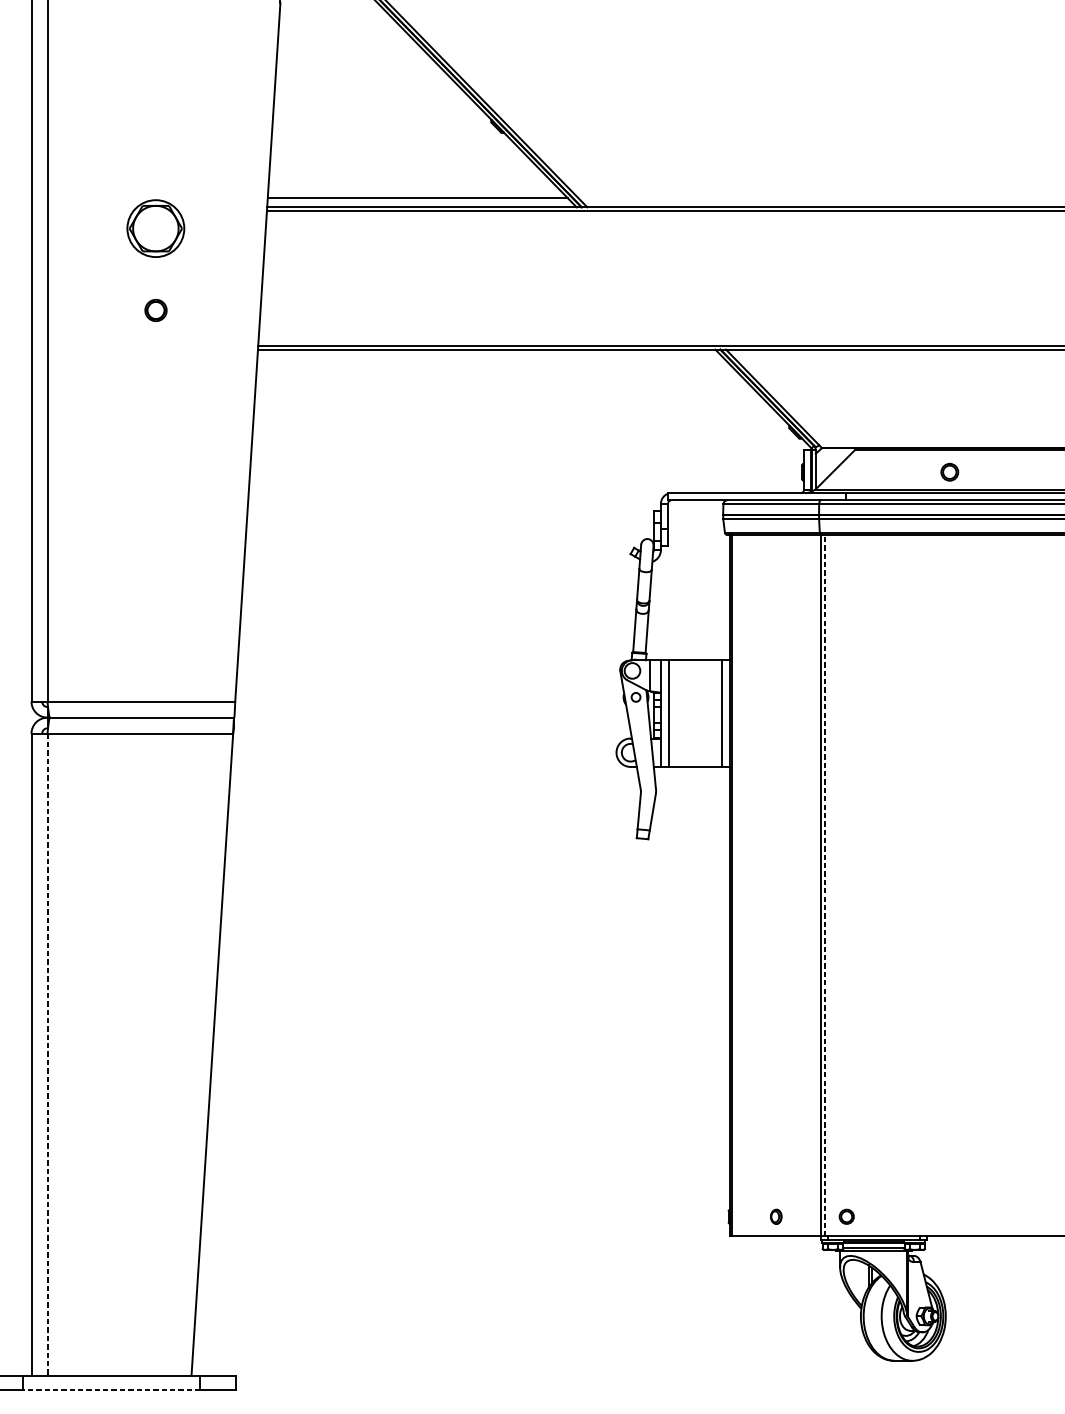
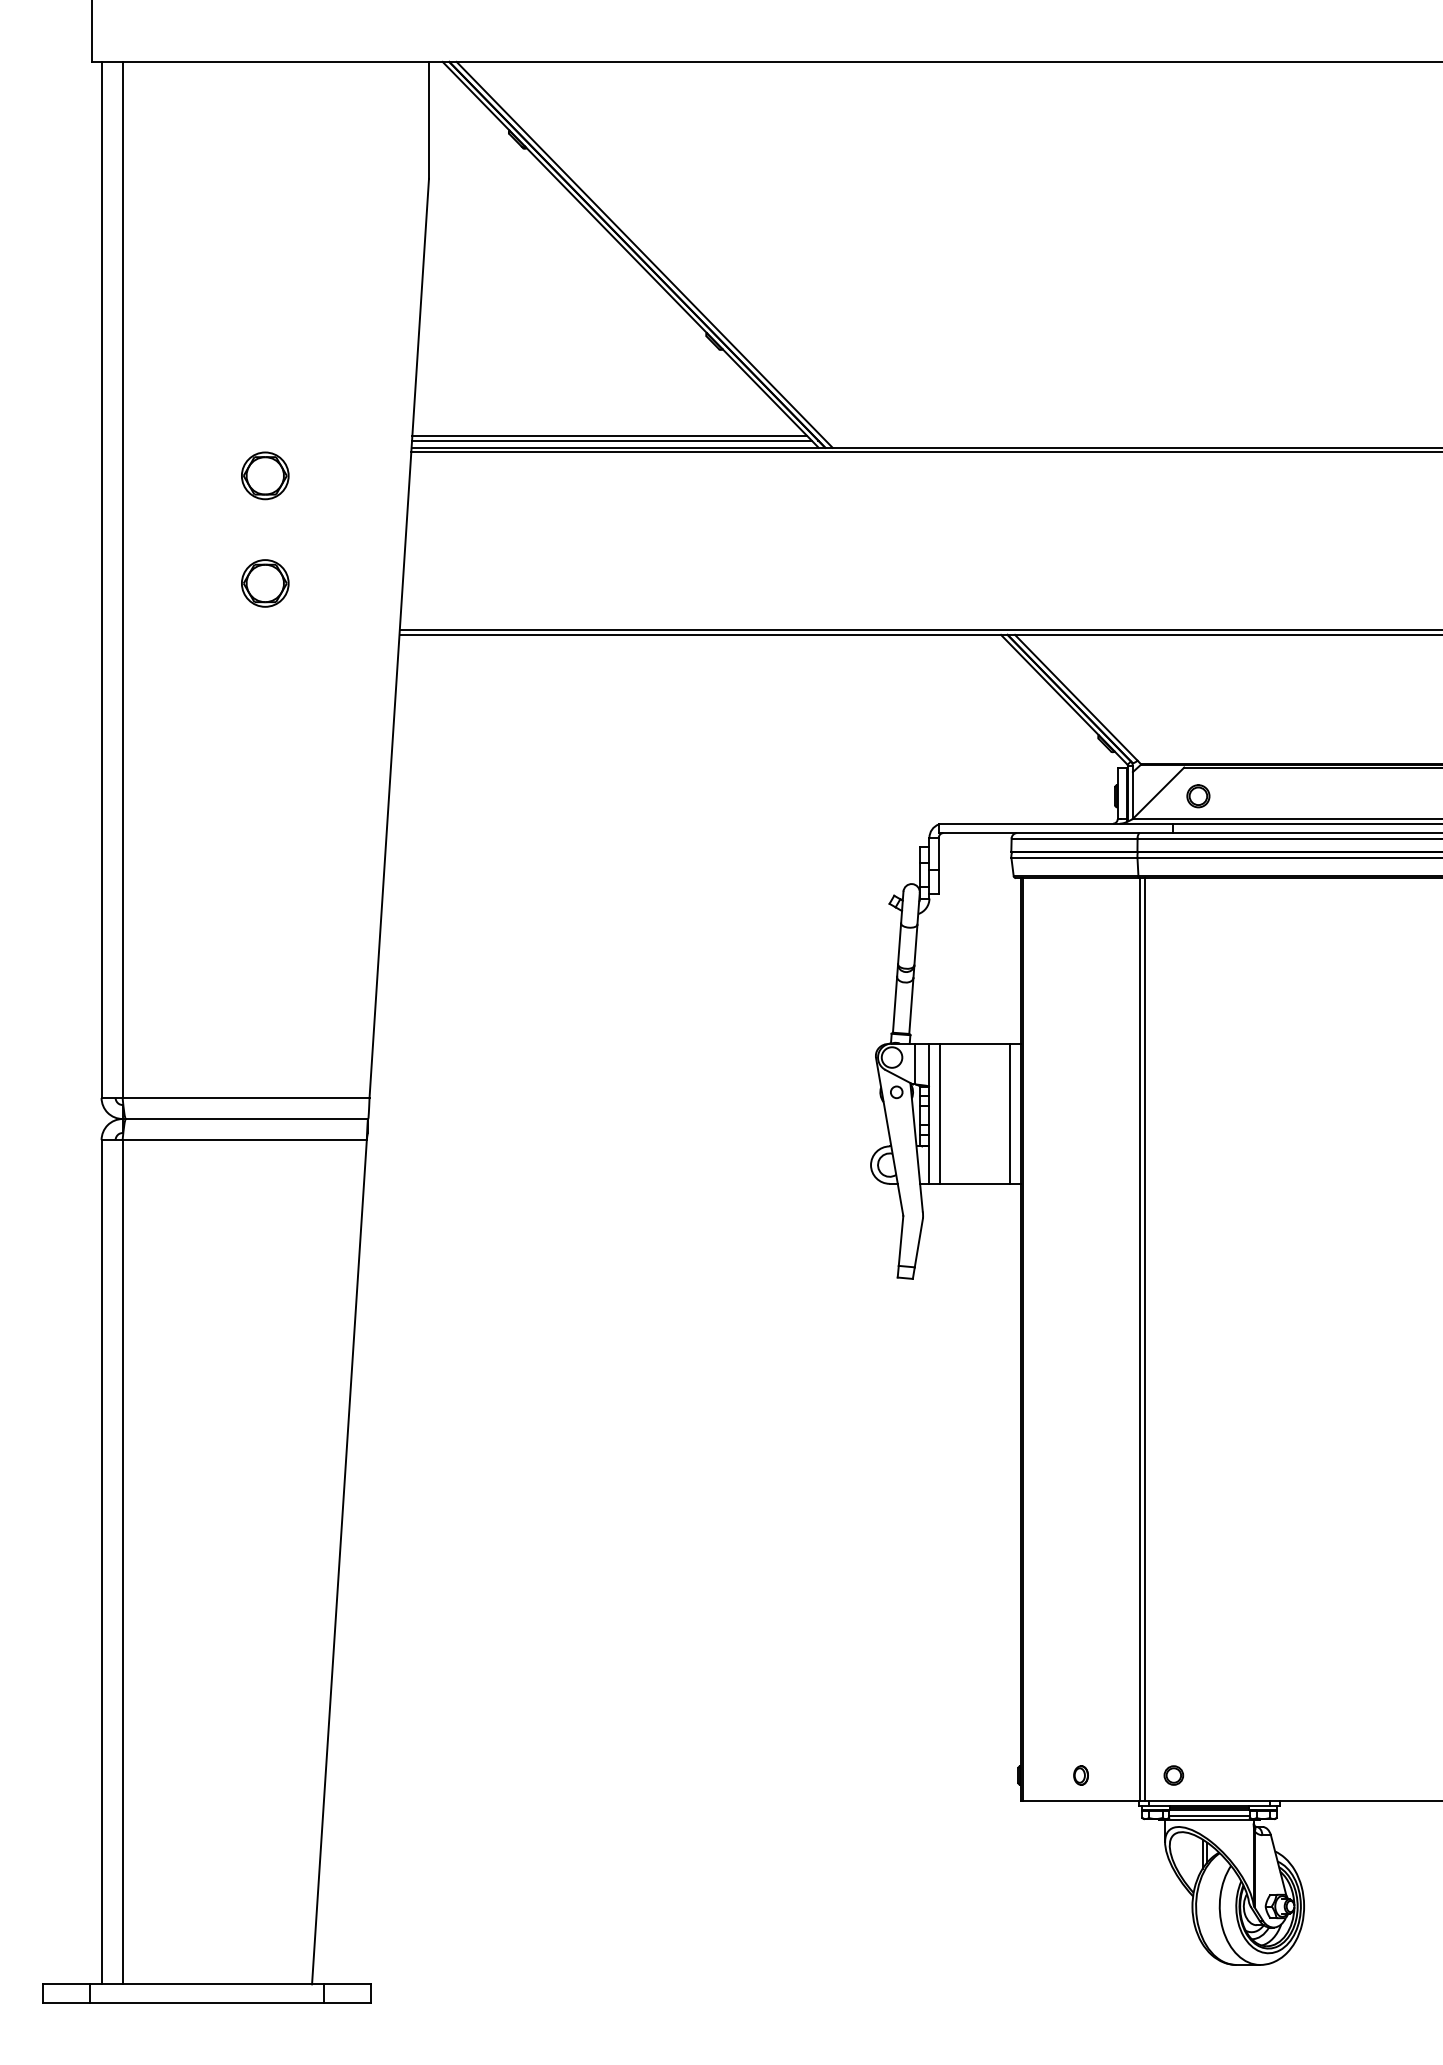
line: (419, 201) -> (611, 440), added
part: (156, 228) -> (265, 475), size x0.62
part: (156, 310) -> (265, 583), size x1.67
part: (949, 472) -> (1198, 796), moved
line: (825, 885) -> (1145, 1339), dashed -> solid
line: (47, 1054) -> (122, 1562), dashed -> solid
line: (111, 1390) -> (206, 2003), dashed -> solid

